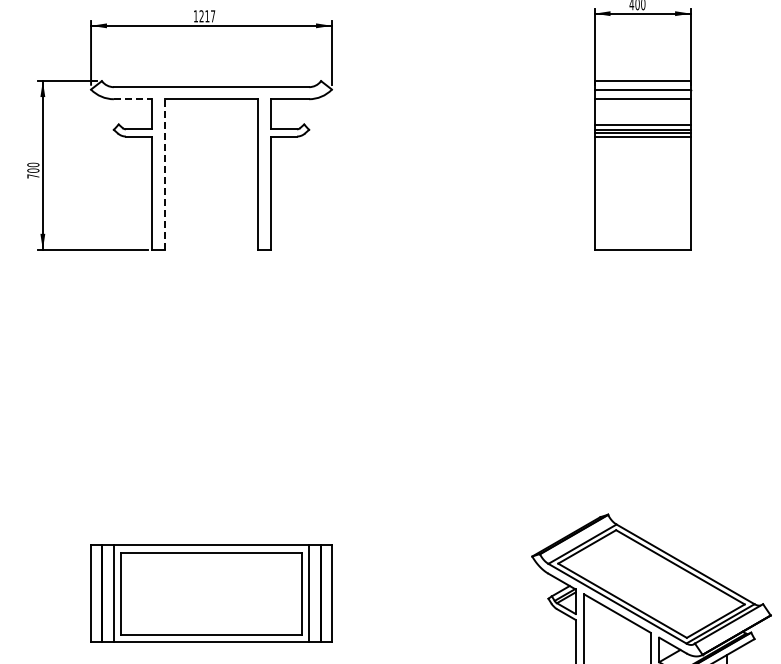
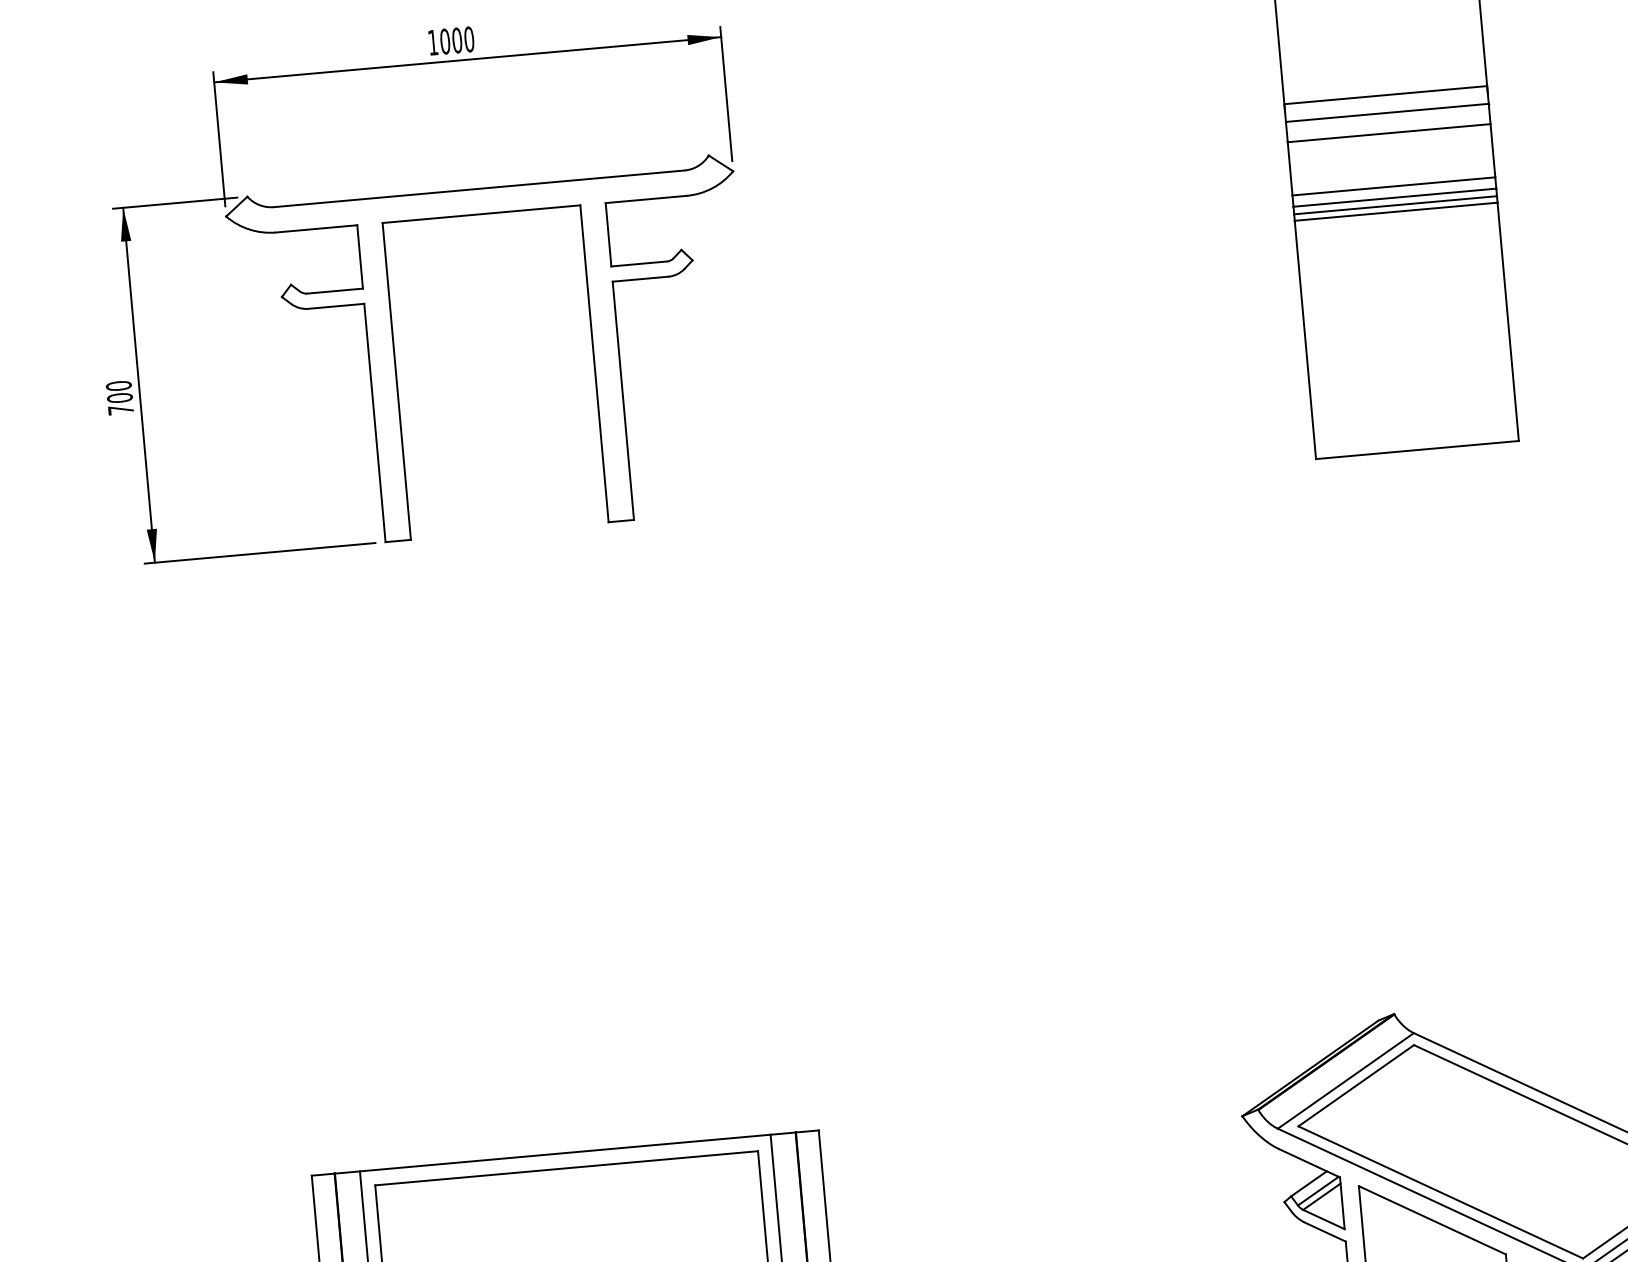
text: (207, 16) -> (457, 40), 1217 -> 1000
line: (133, 99) -> (317, 229), dashed -> solid
line: (164, 174) -> (396, 381), dashed -> solid

